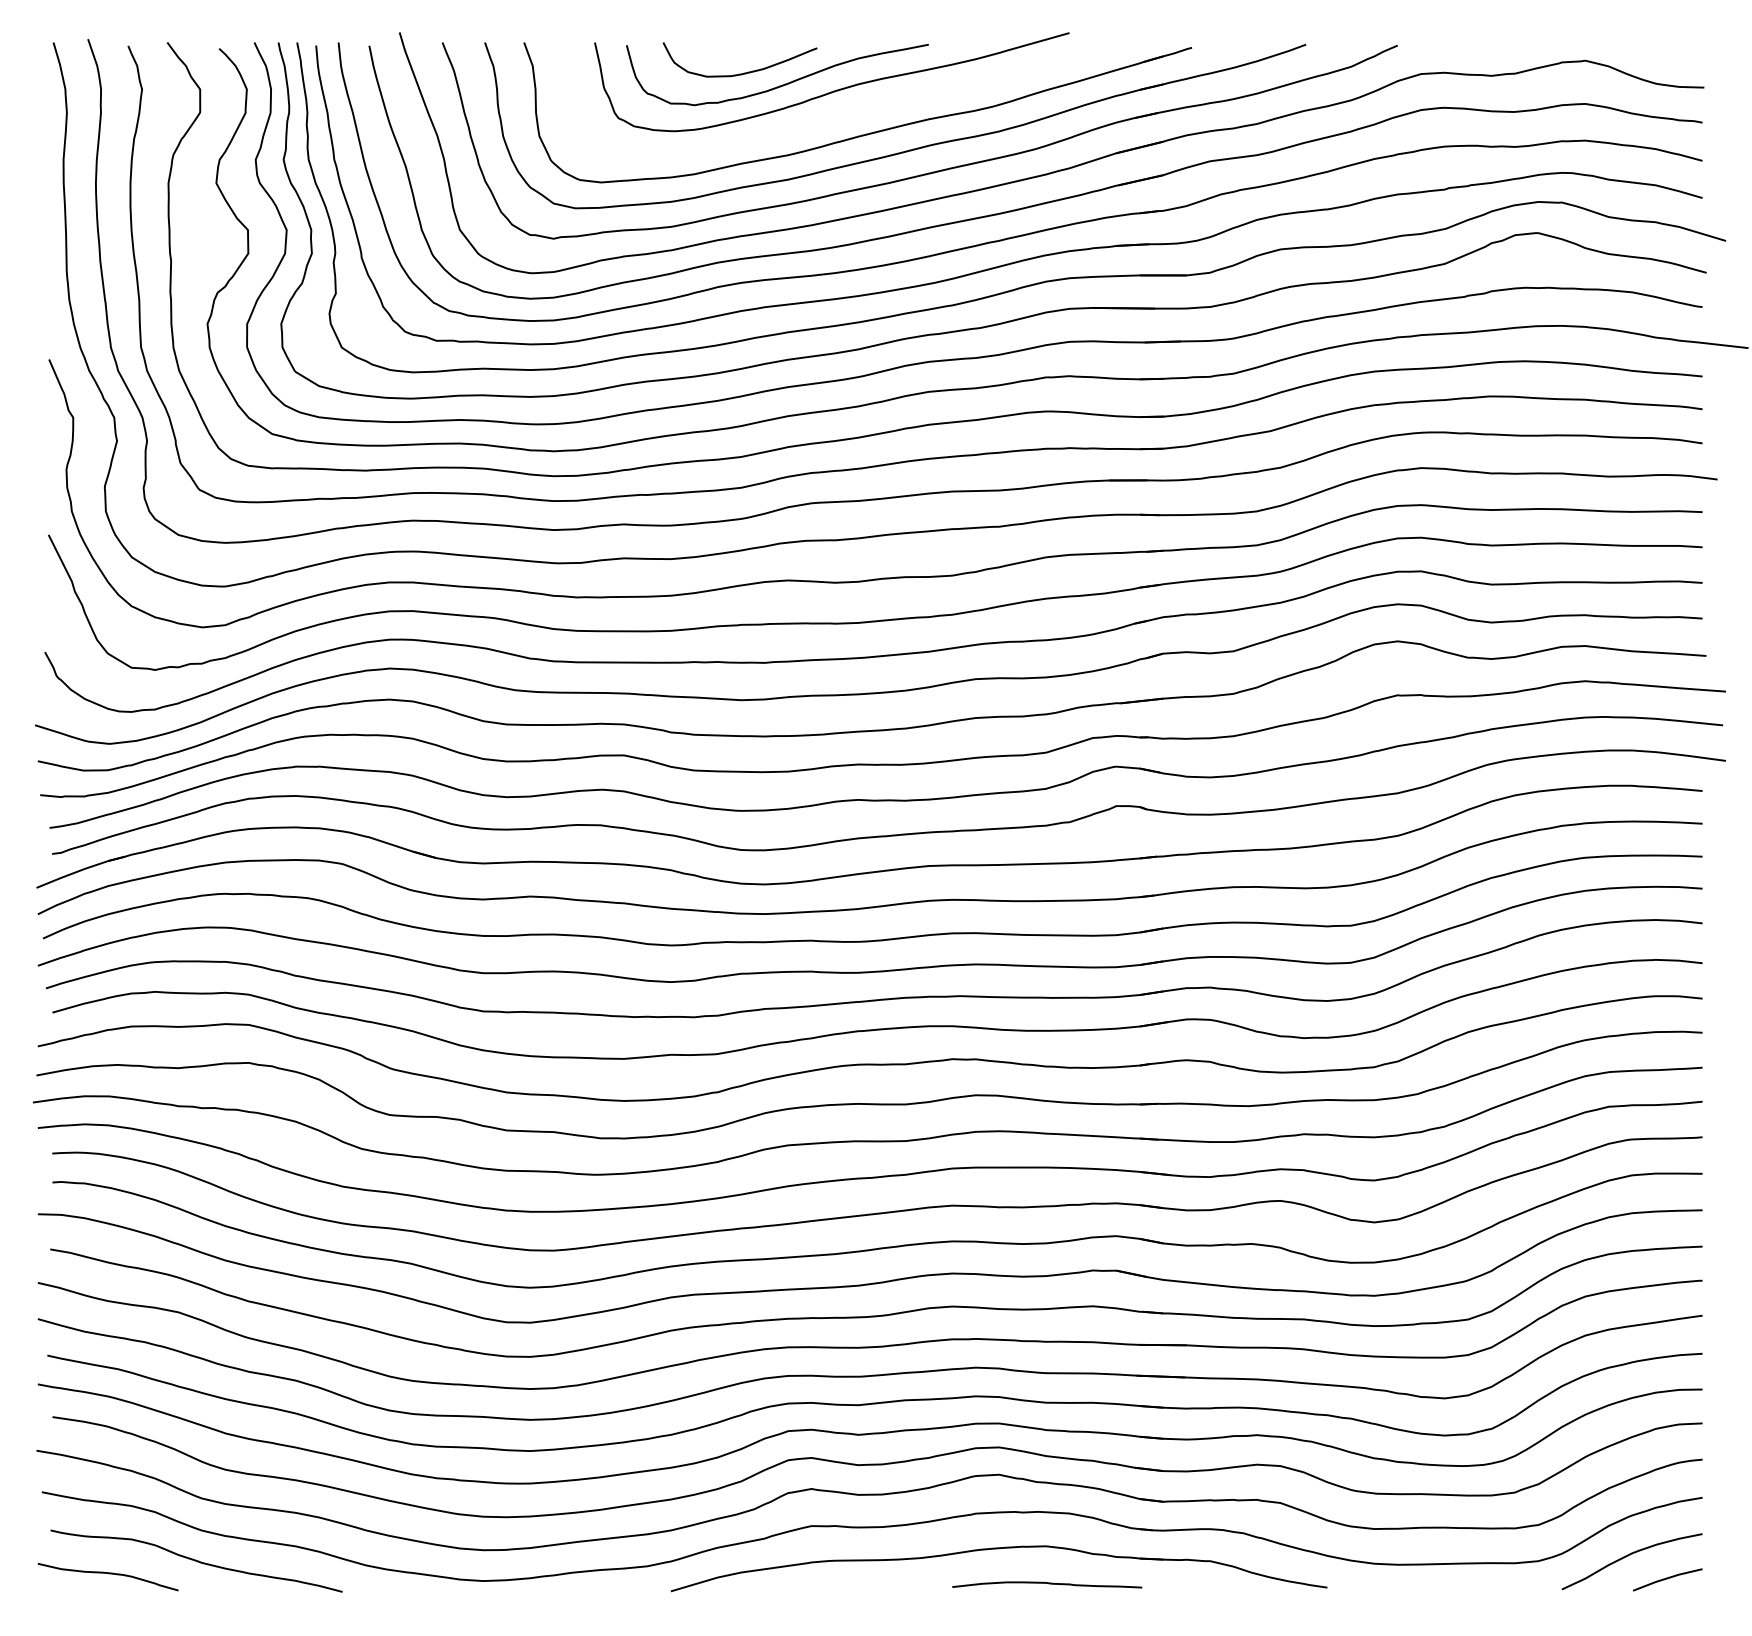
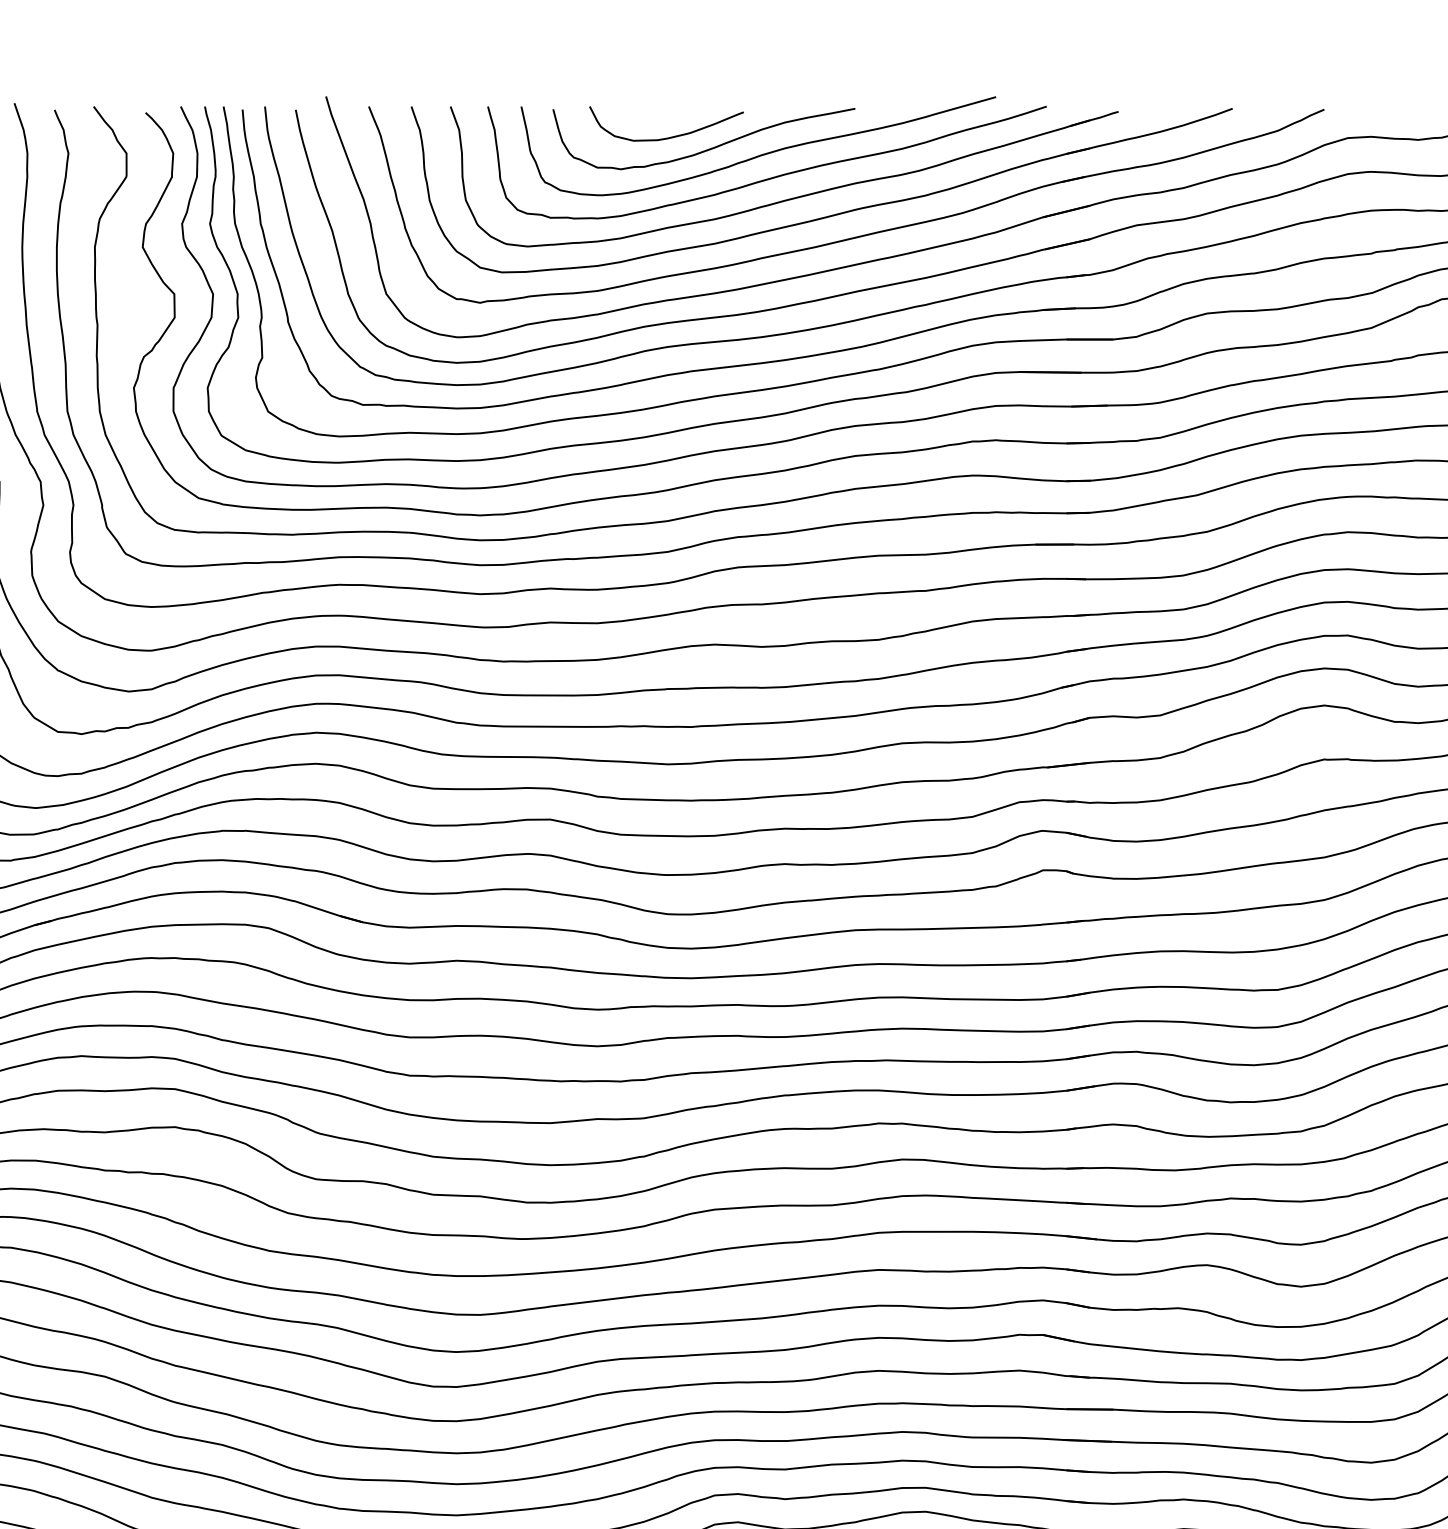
curve: (846, 112) -> (773, 176), added

